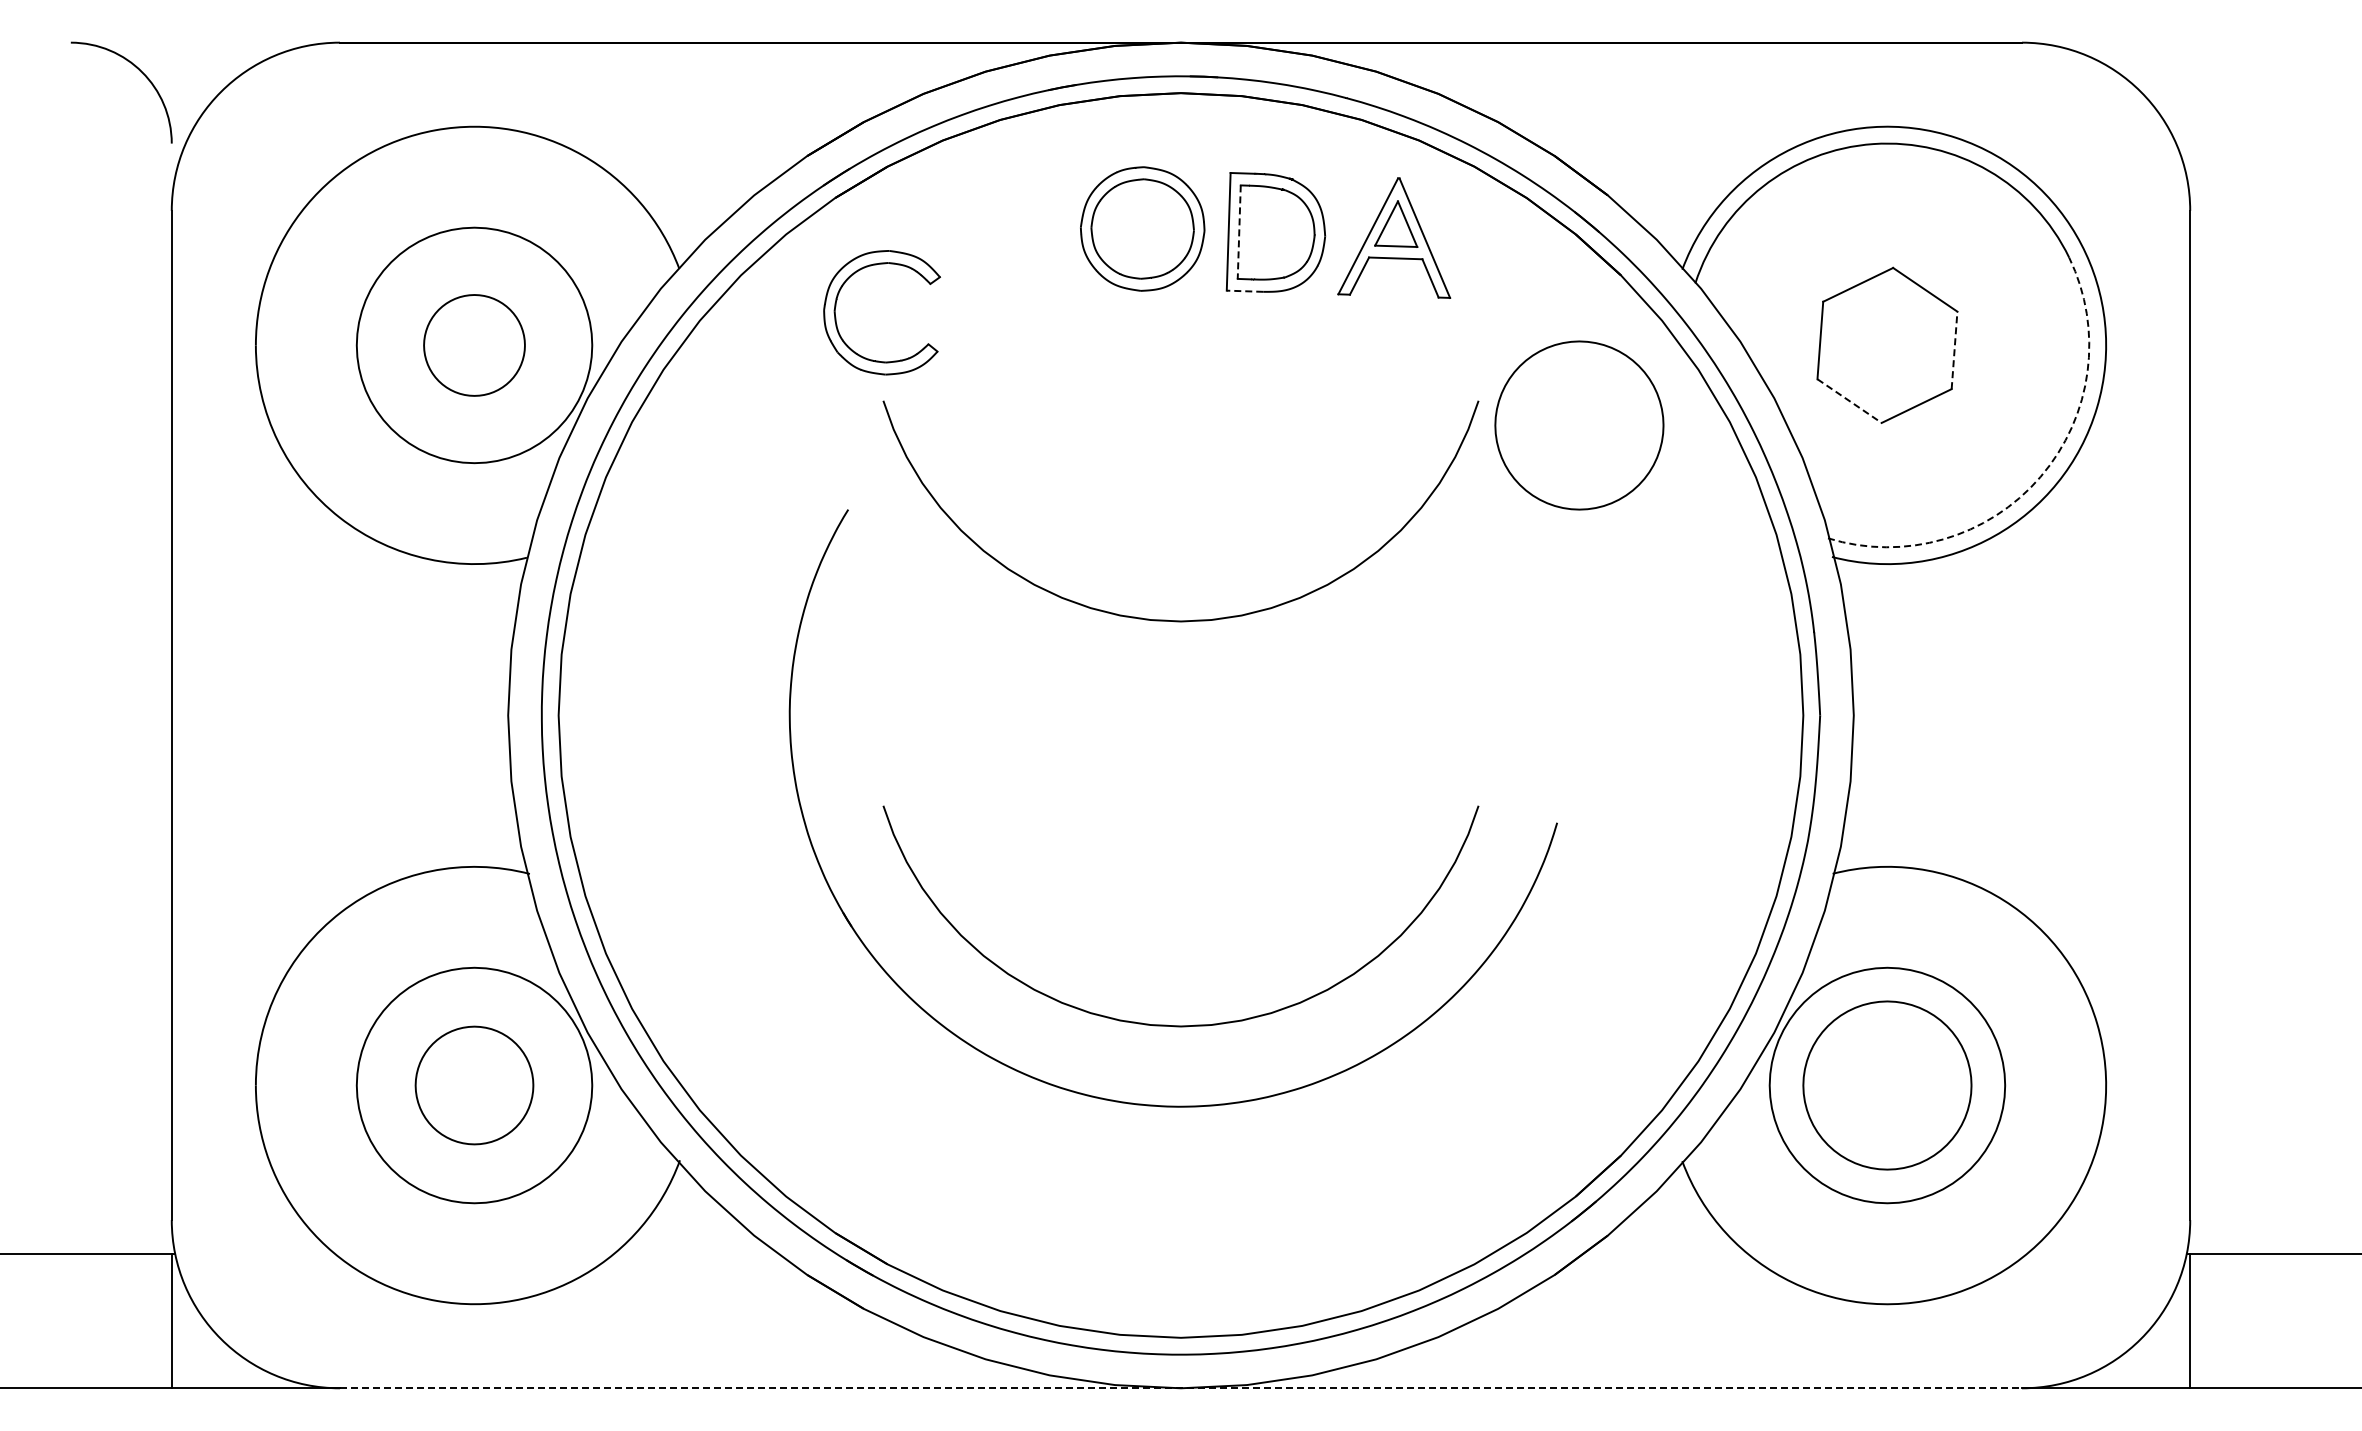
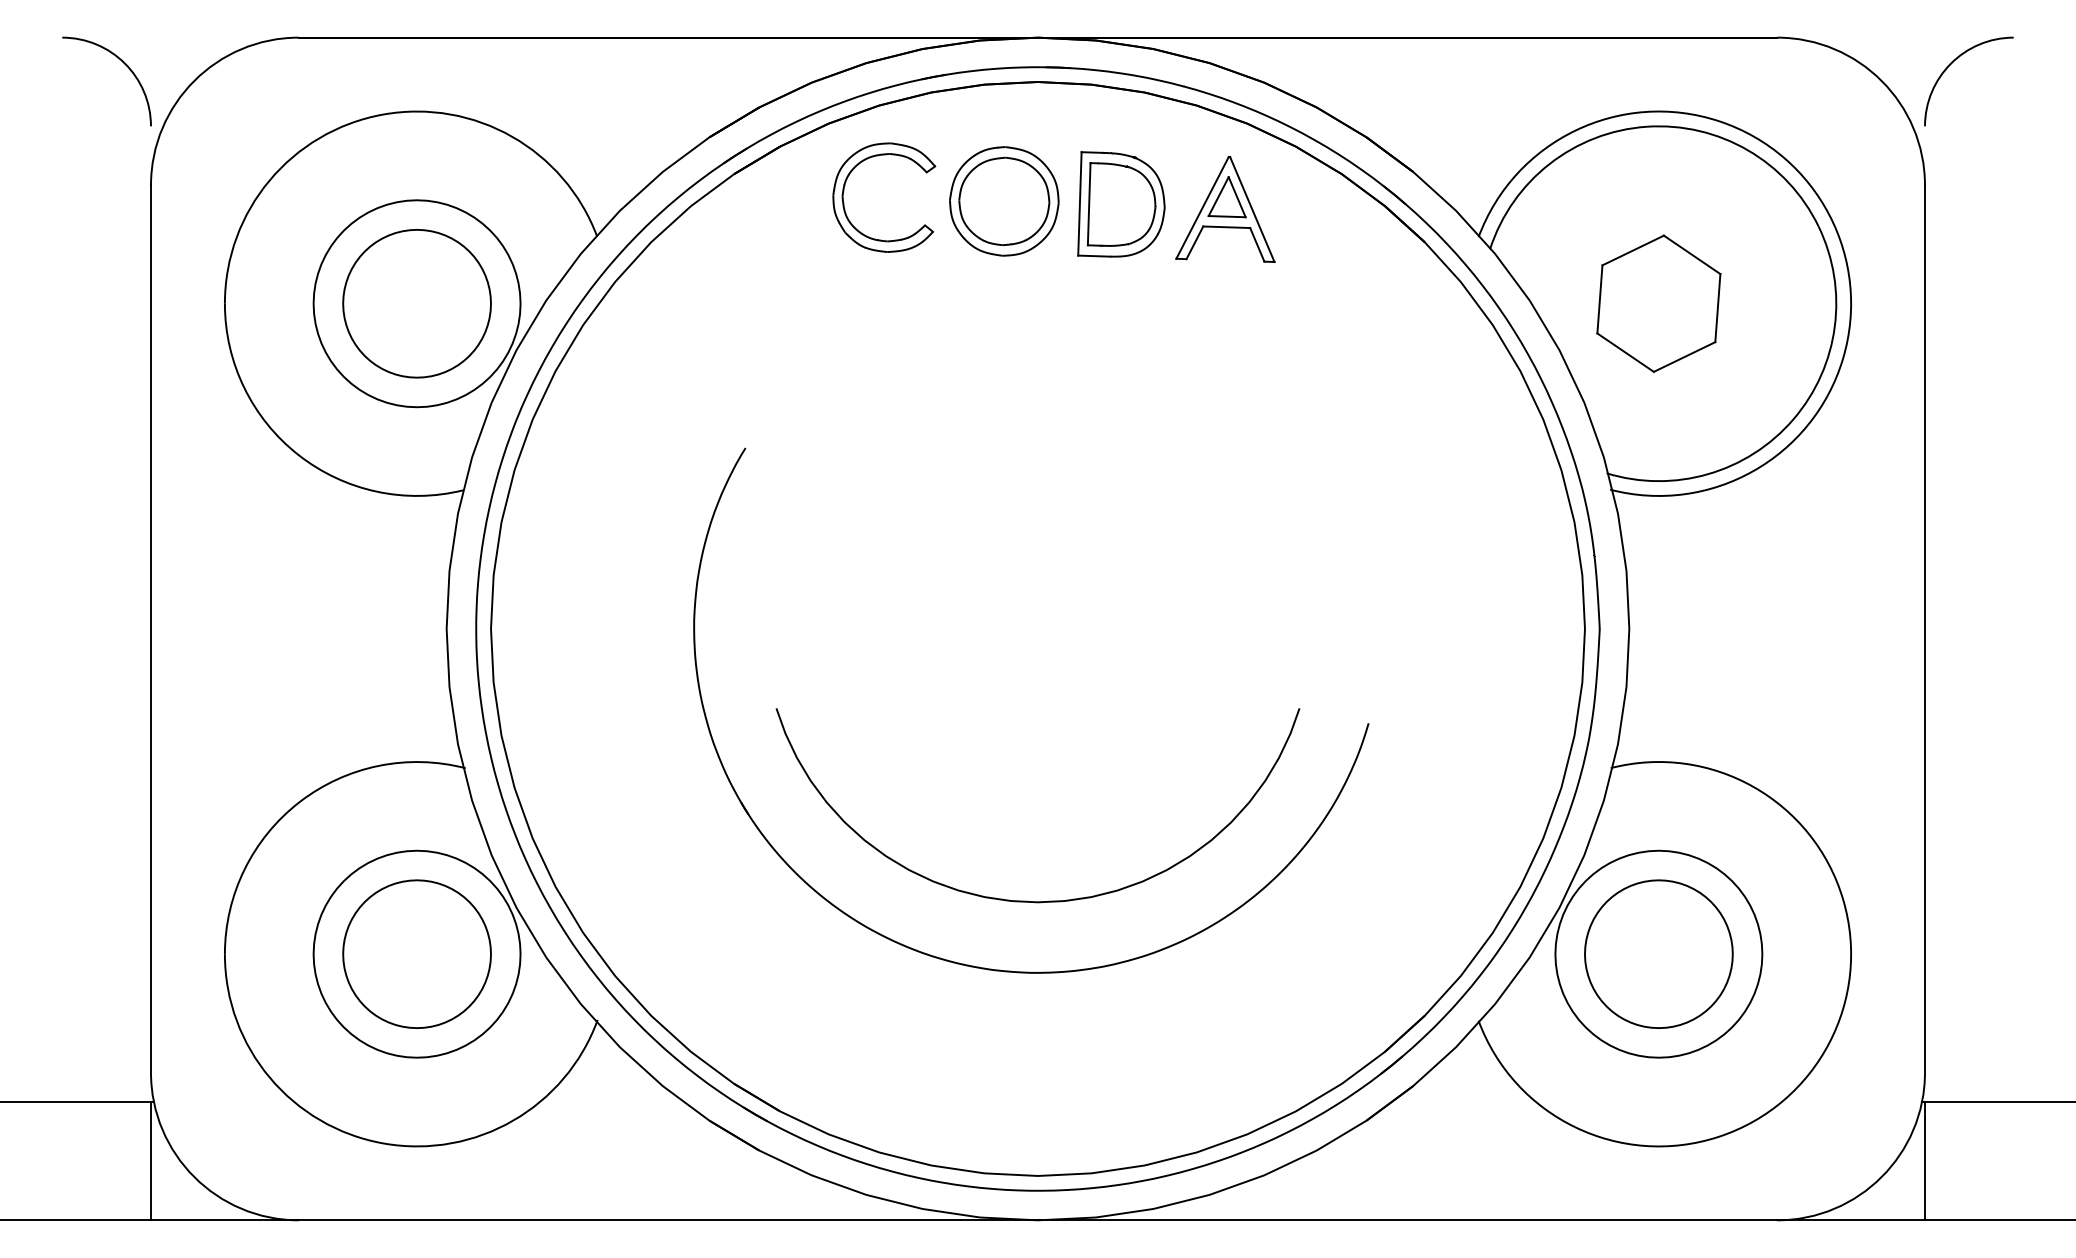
arc: (2224, 69) -> (1955, 61), added
line: (1239, 232) -> (1089, 204), dashed -> solid
line: (1244, 291) -> (1093, 256), dashed -> solid
part: (836, 317) -> (844, 201), moved
part: (474, 345) -> (417, 303), size x1.67
line: (1954, 350) -> (1717, 308), dashed -> solid
line: (1849, 401) -> (1625, 353), dashed -> solid
part: (1579, 425) -> (1388, 374), removed
arc: (2040, 477) -> (1793, 419), dashed -> solid
curve: (1167, 619) -> (1026, 544), removed
part: (474, 1085) -> (417, 954), size x1.43
line: (1181, 1388) -> (1038, 1220), dashed -> solid

